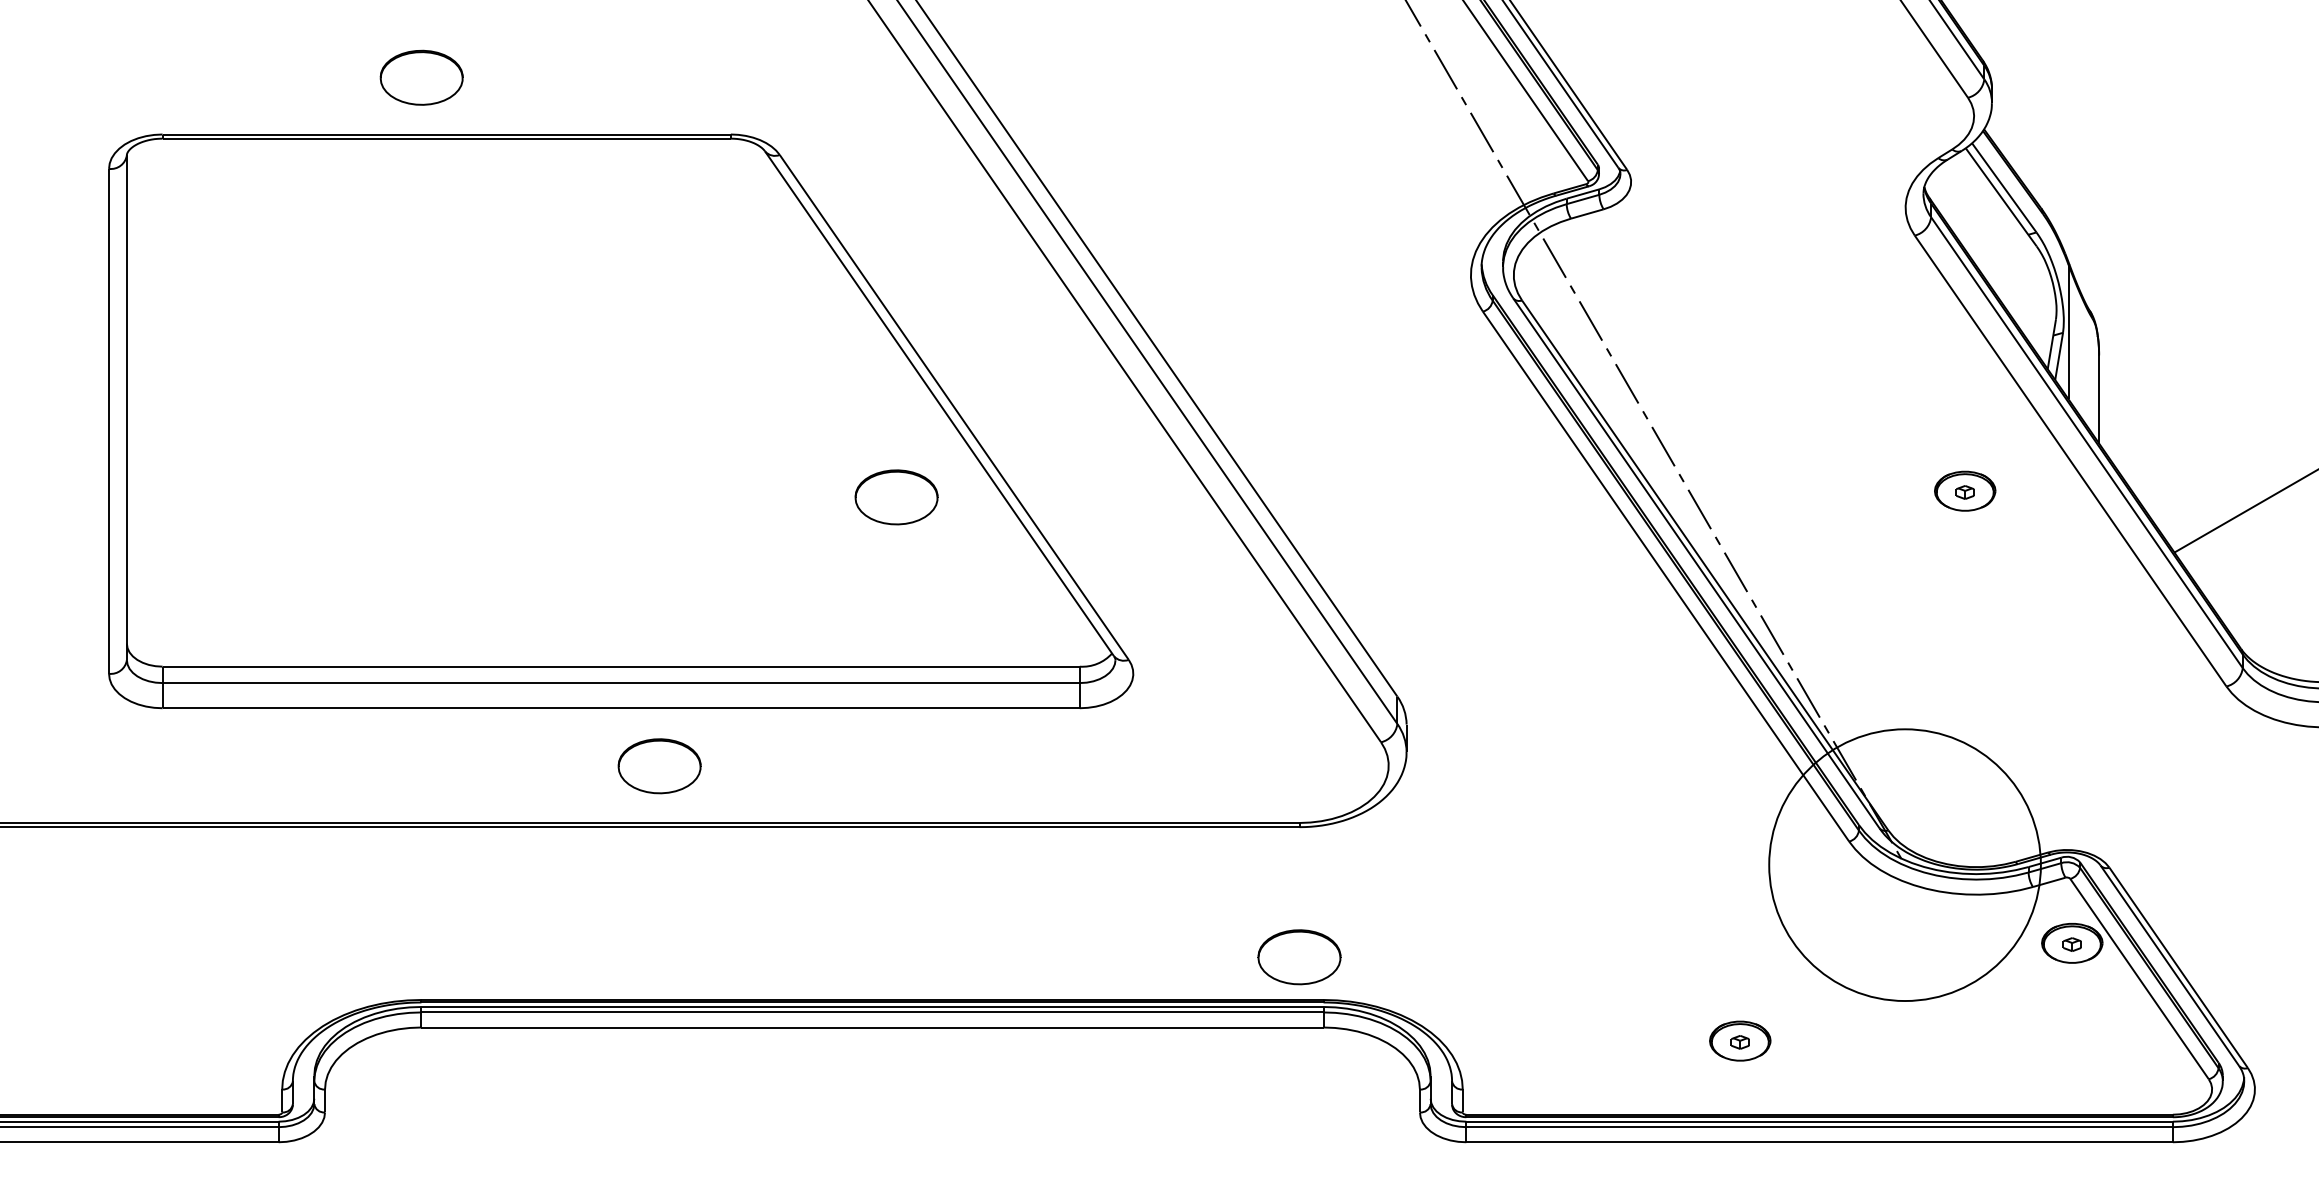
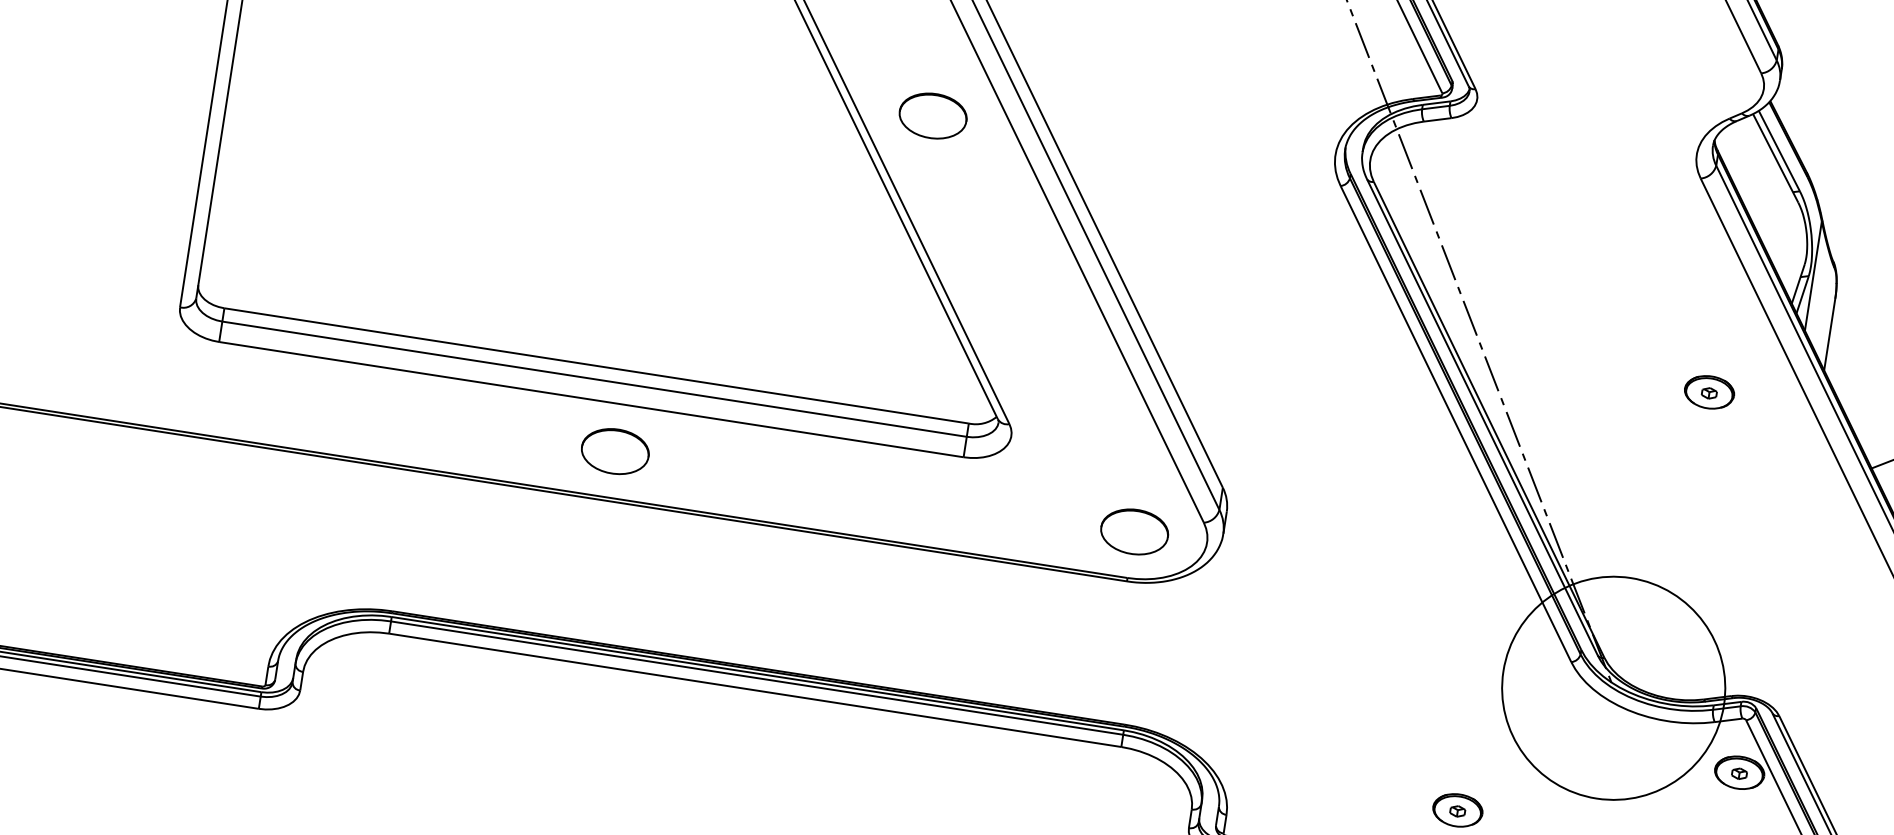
part: (896, 497) -> (933, 116), moved
part: (1299, 957) -> (1134, 532), moved

